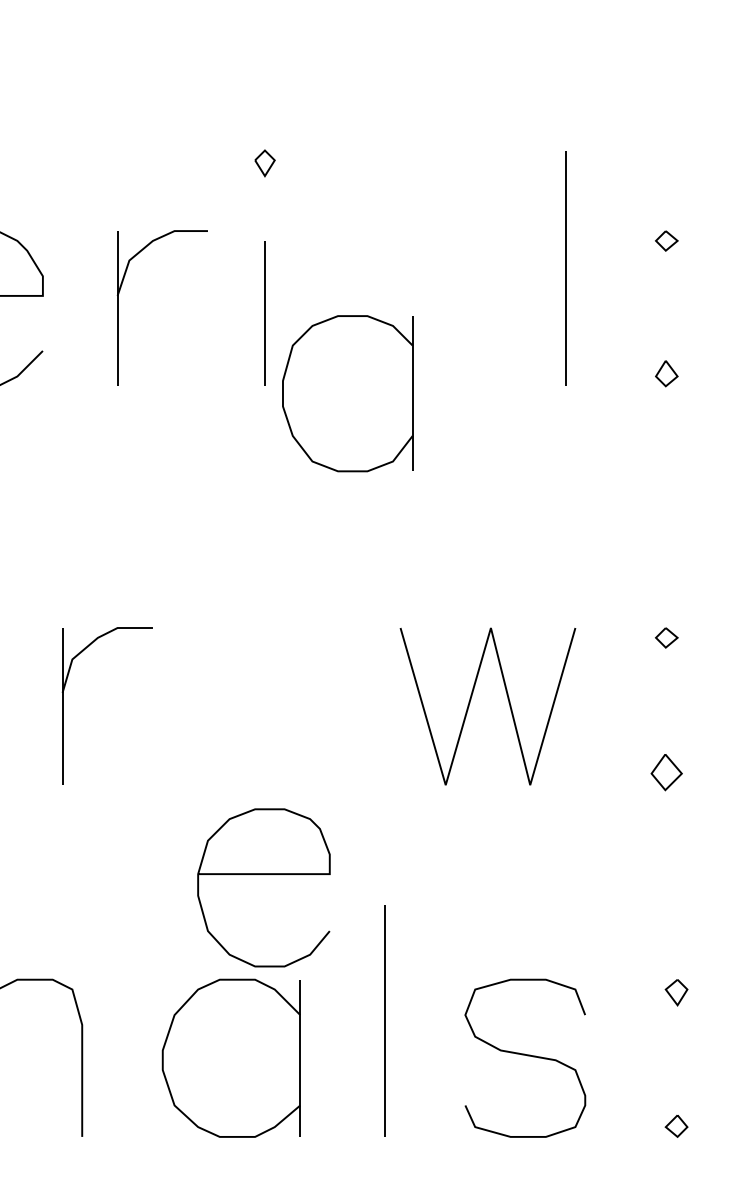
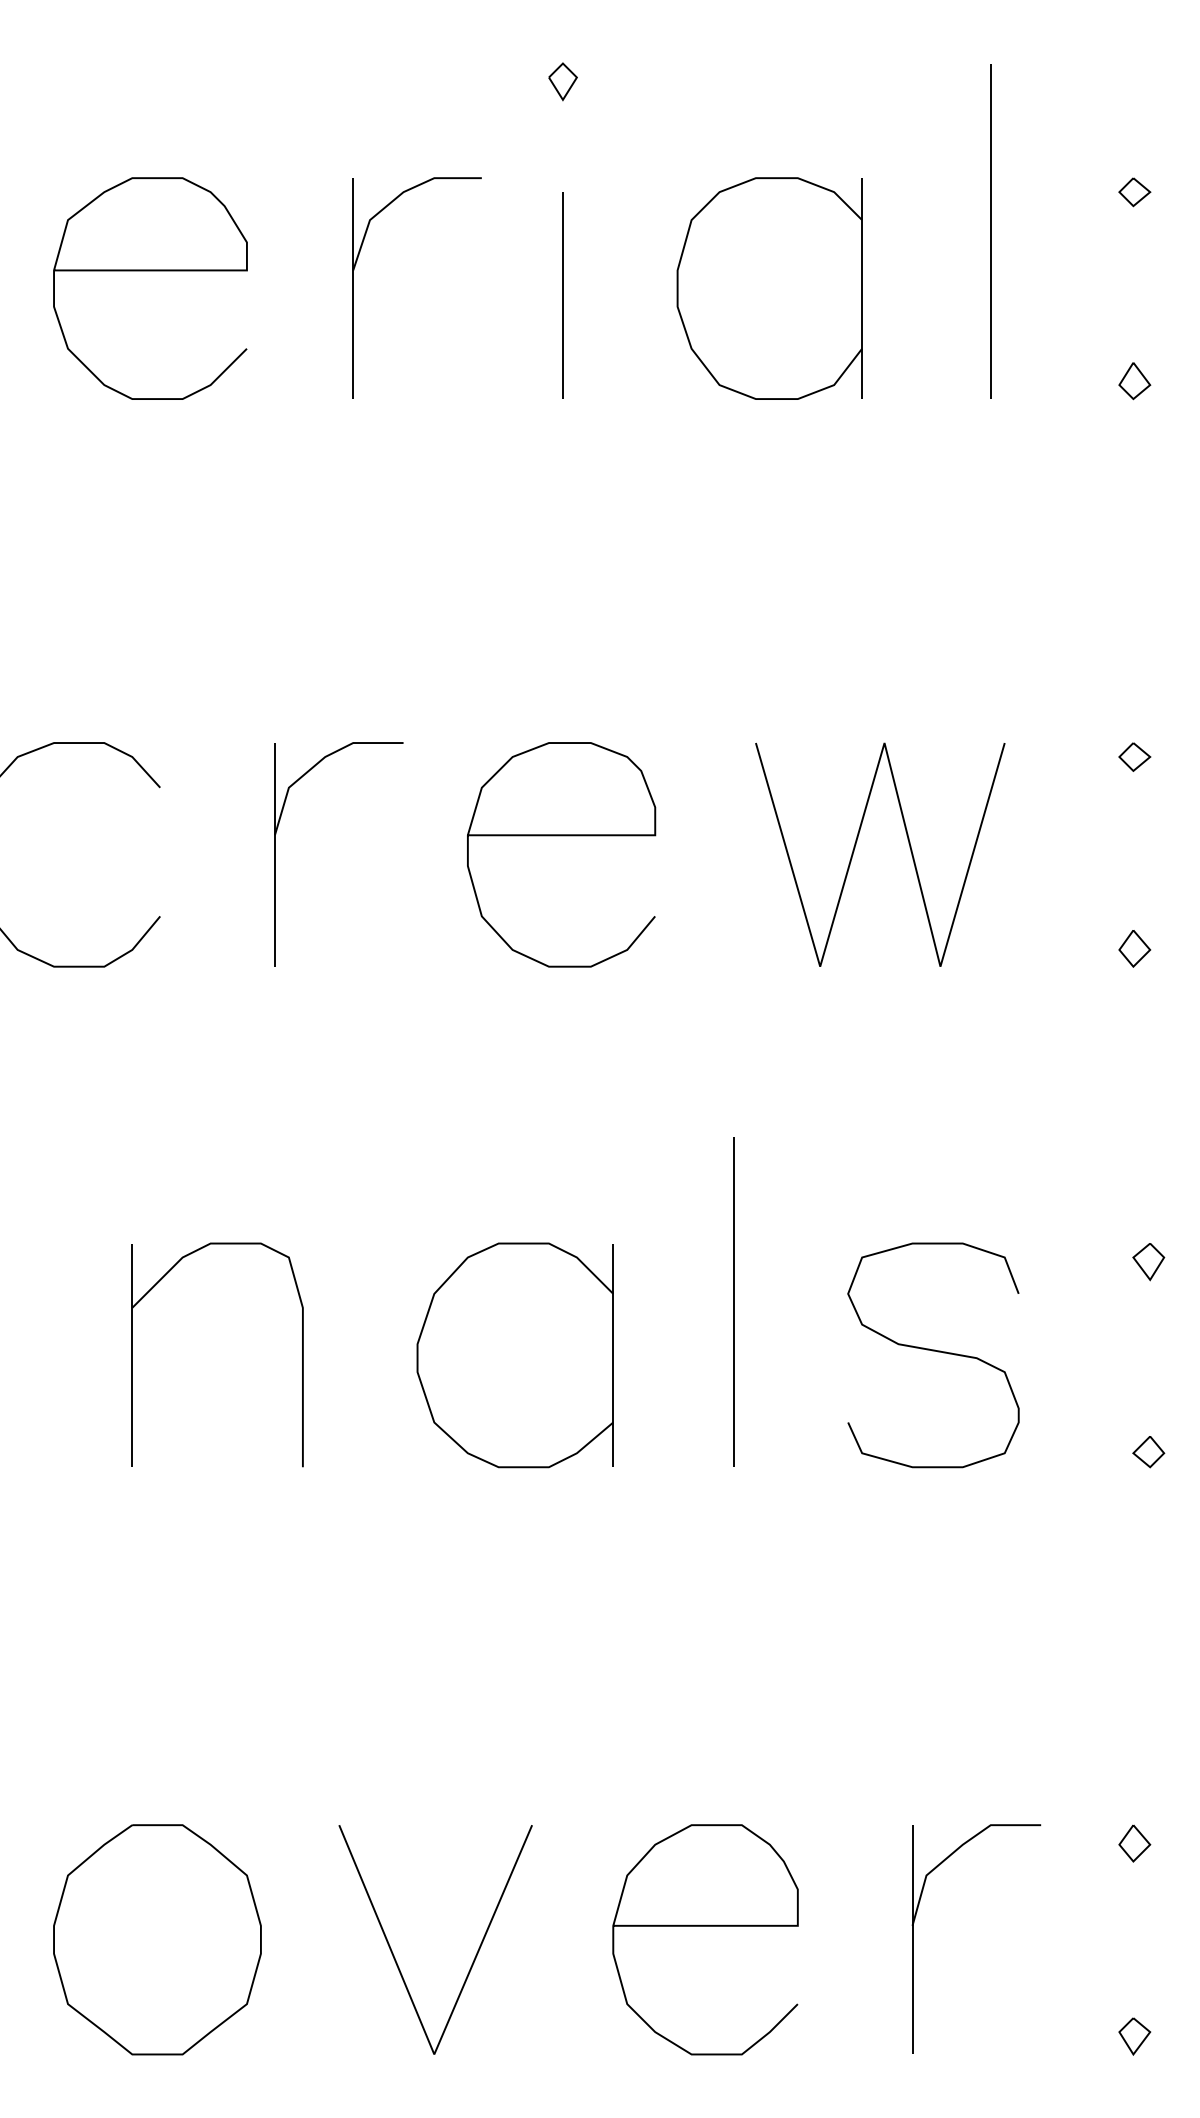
part: (347, 393) -> (769, 288), moved
part: (666, 772) -> (1134, 948), size x0.71
curve: (263, 874) -> (561, 836), moved

